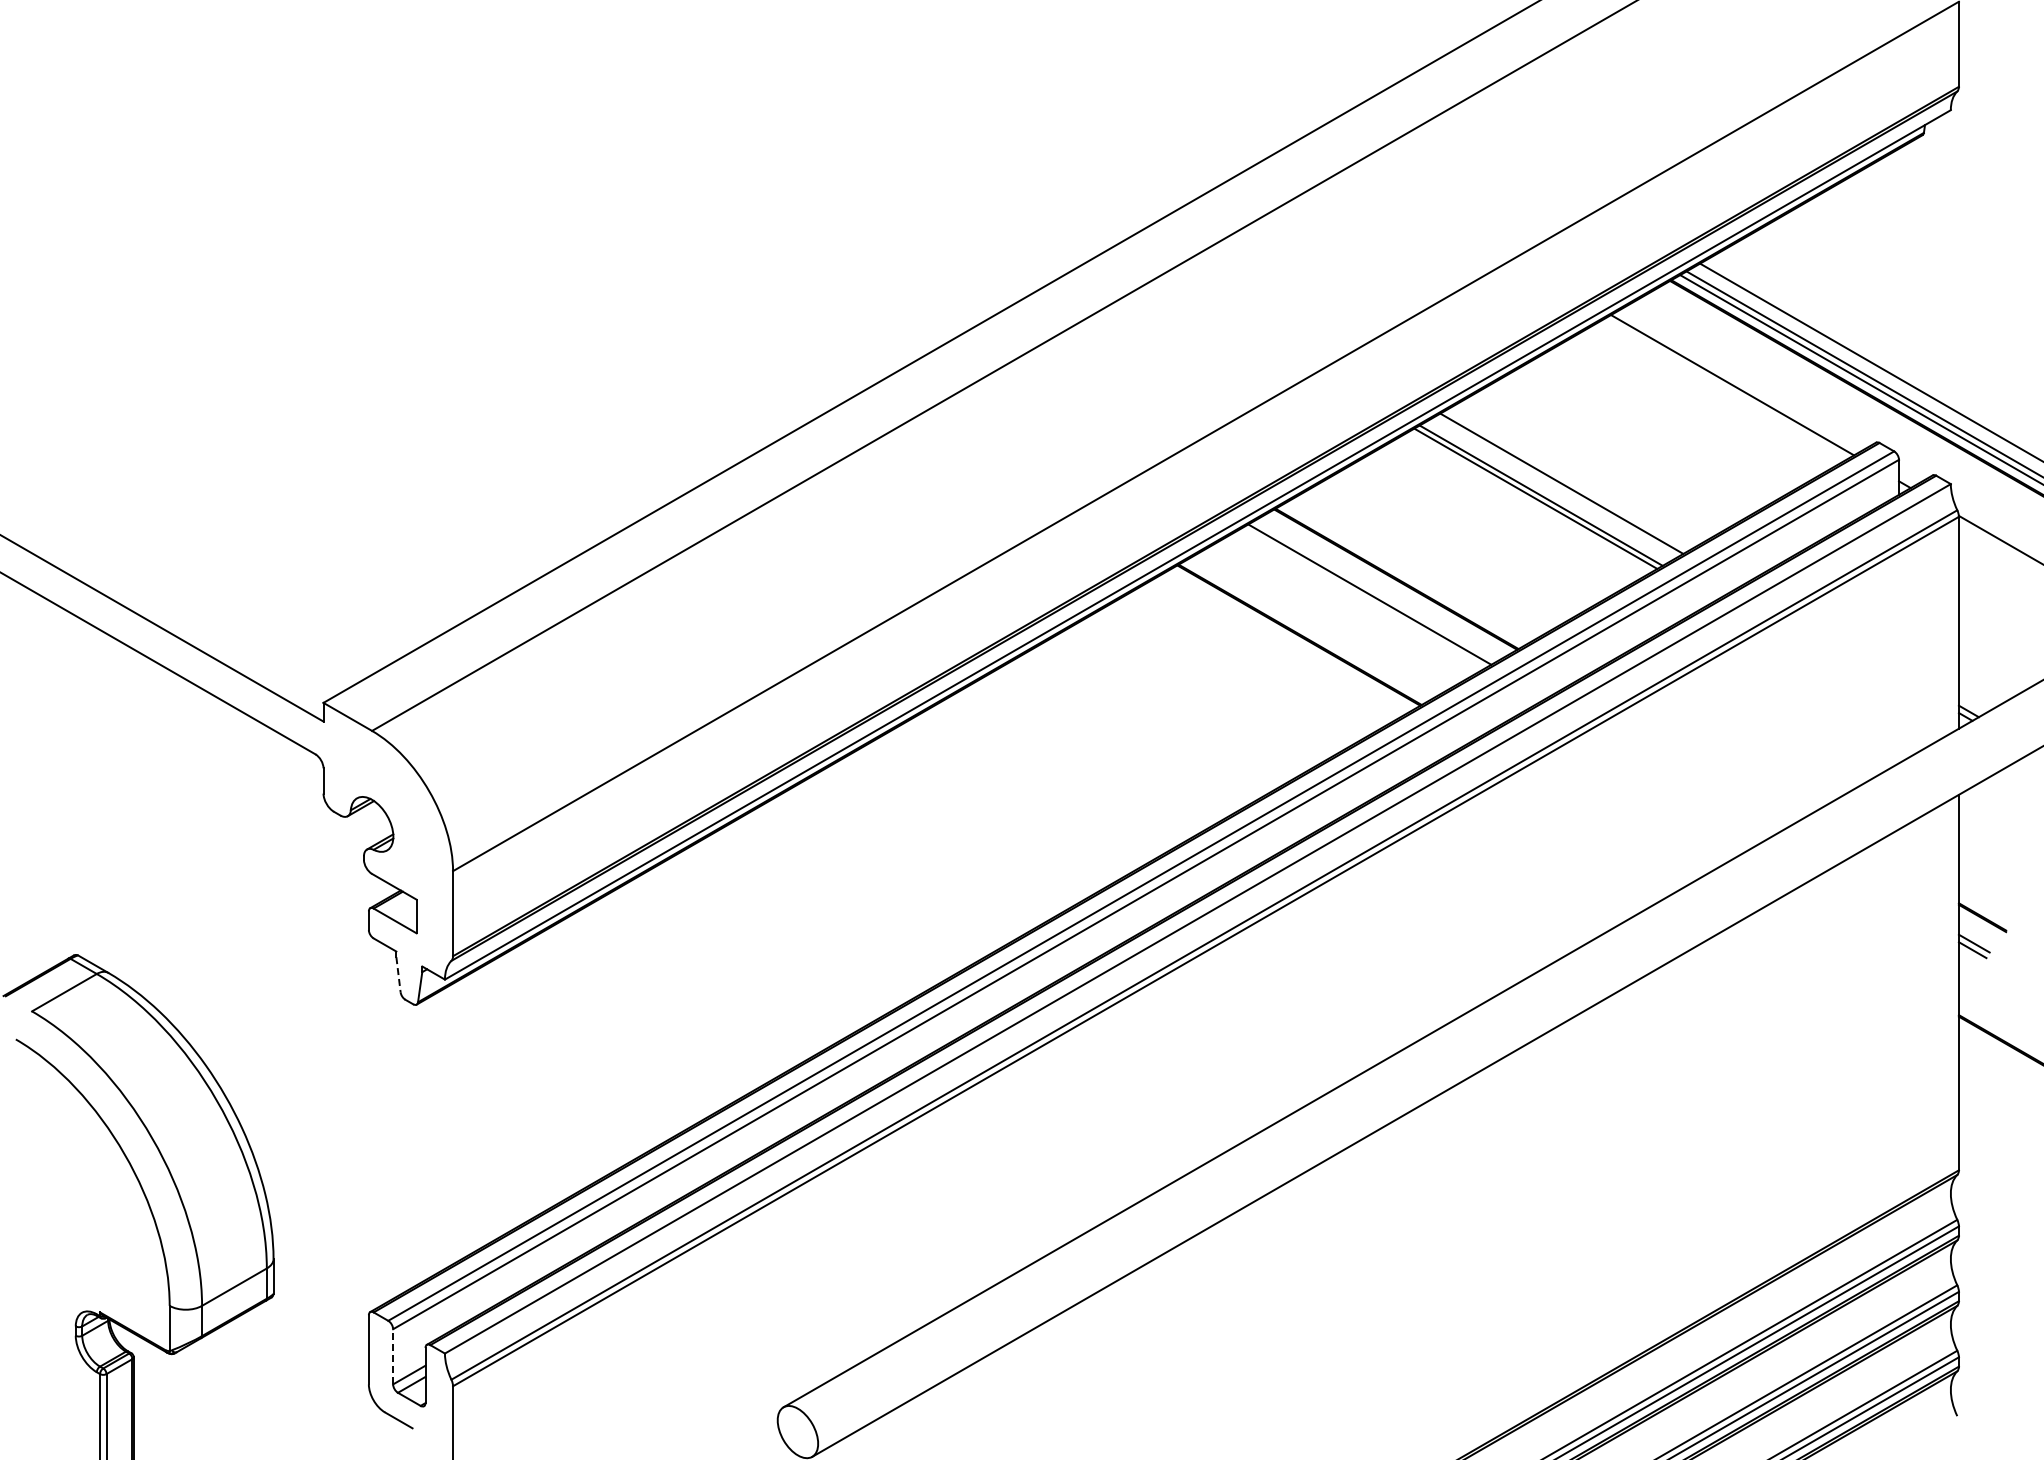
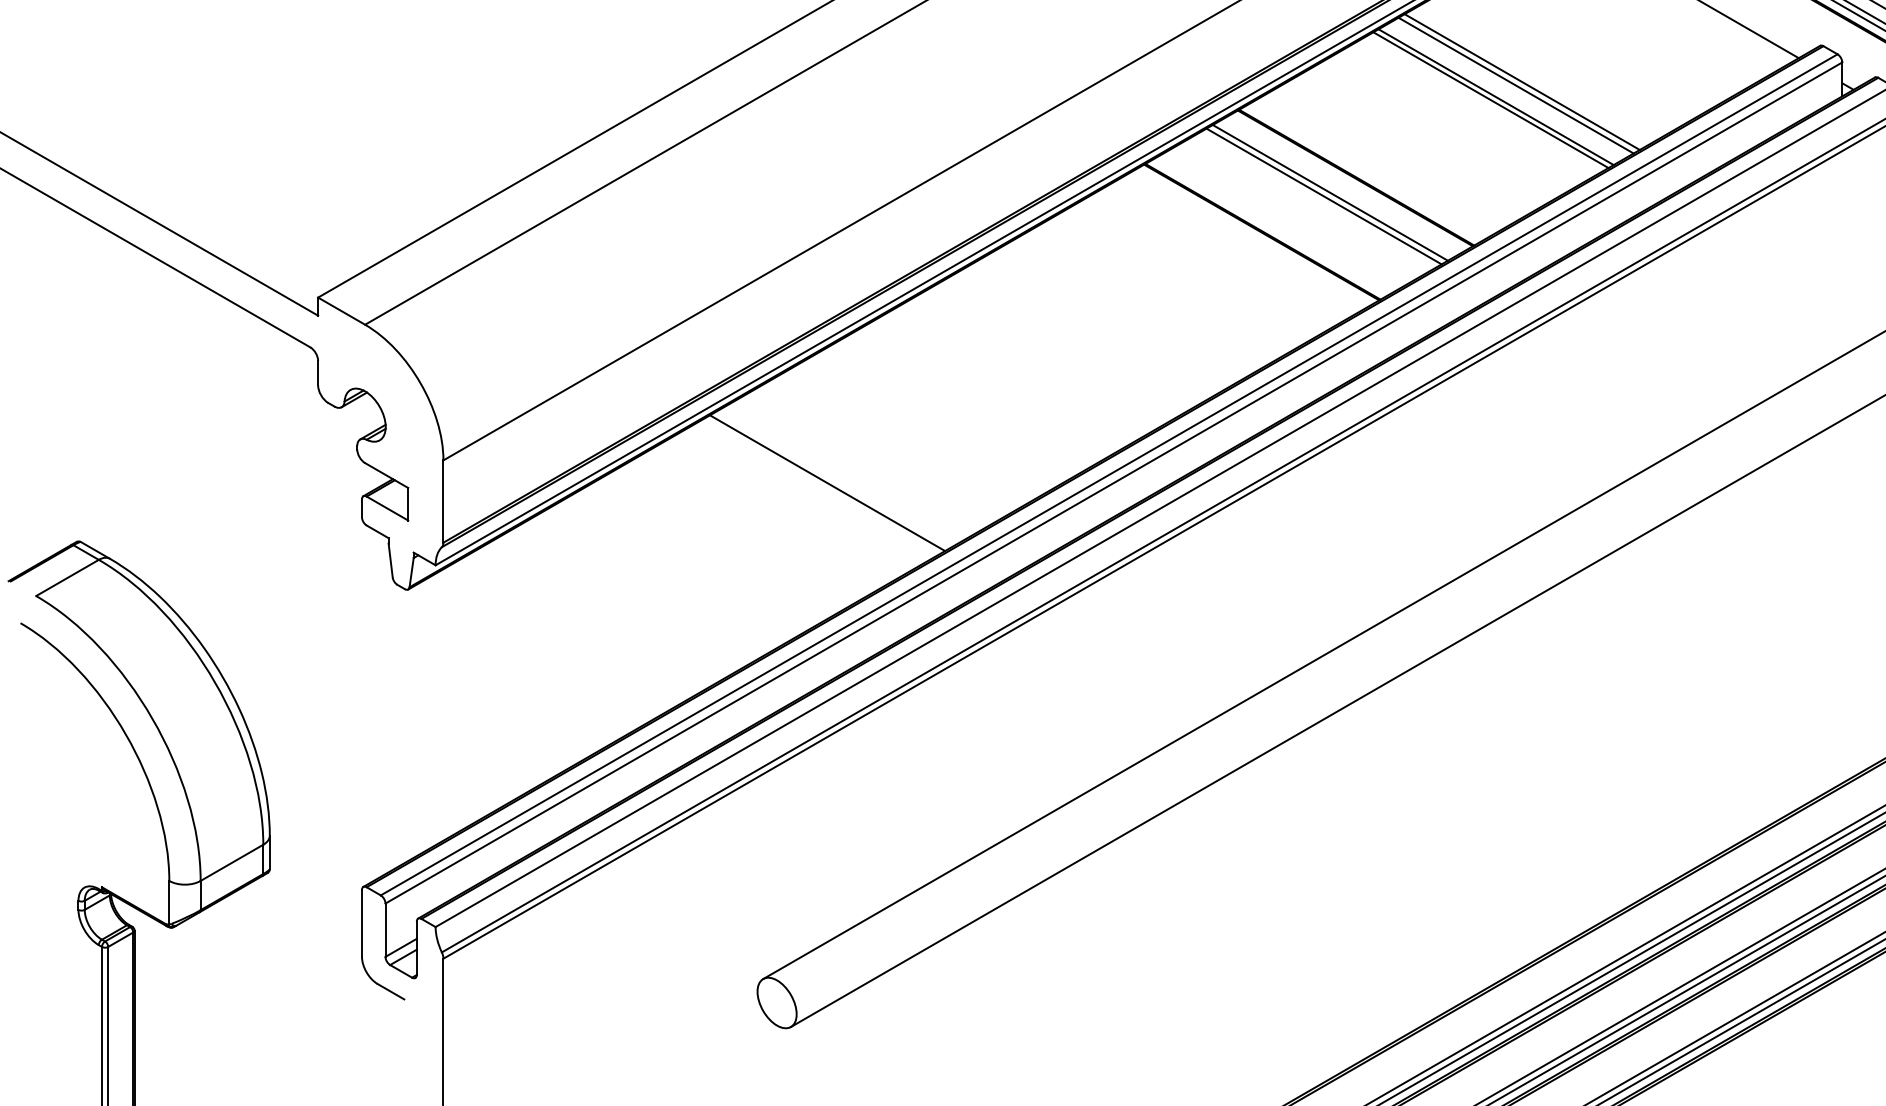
line: (1567, 479) -> (1521, 81), added
line: (1362, 598) -> (1323, 196), added
line: (849, 894) -> (826, 482), added
line: (398, 974) -> (390, 560), dashed -> solid
line: (393, 1356) -> (385, 929), dashed -> solid

